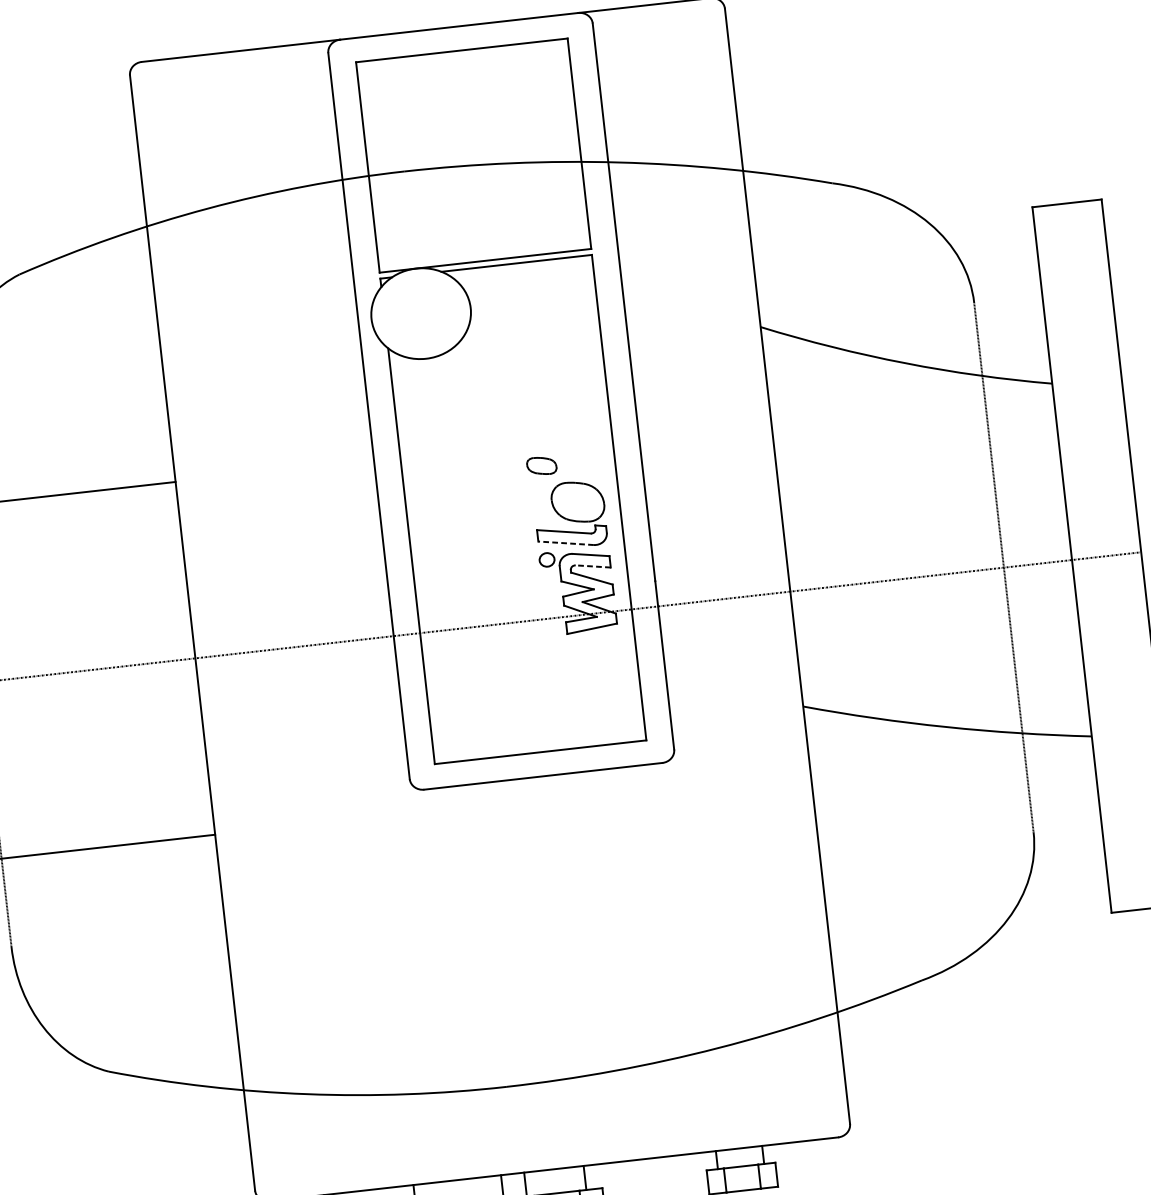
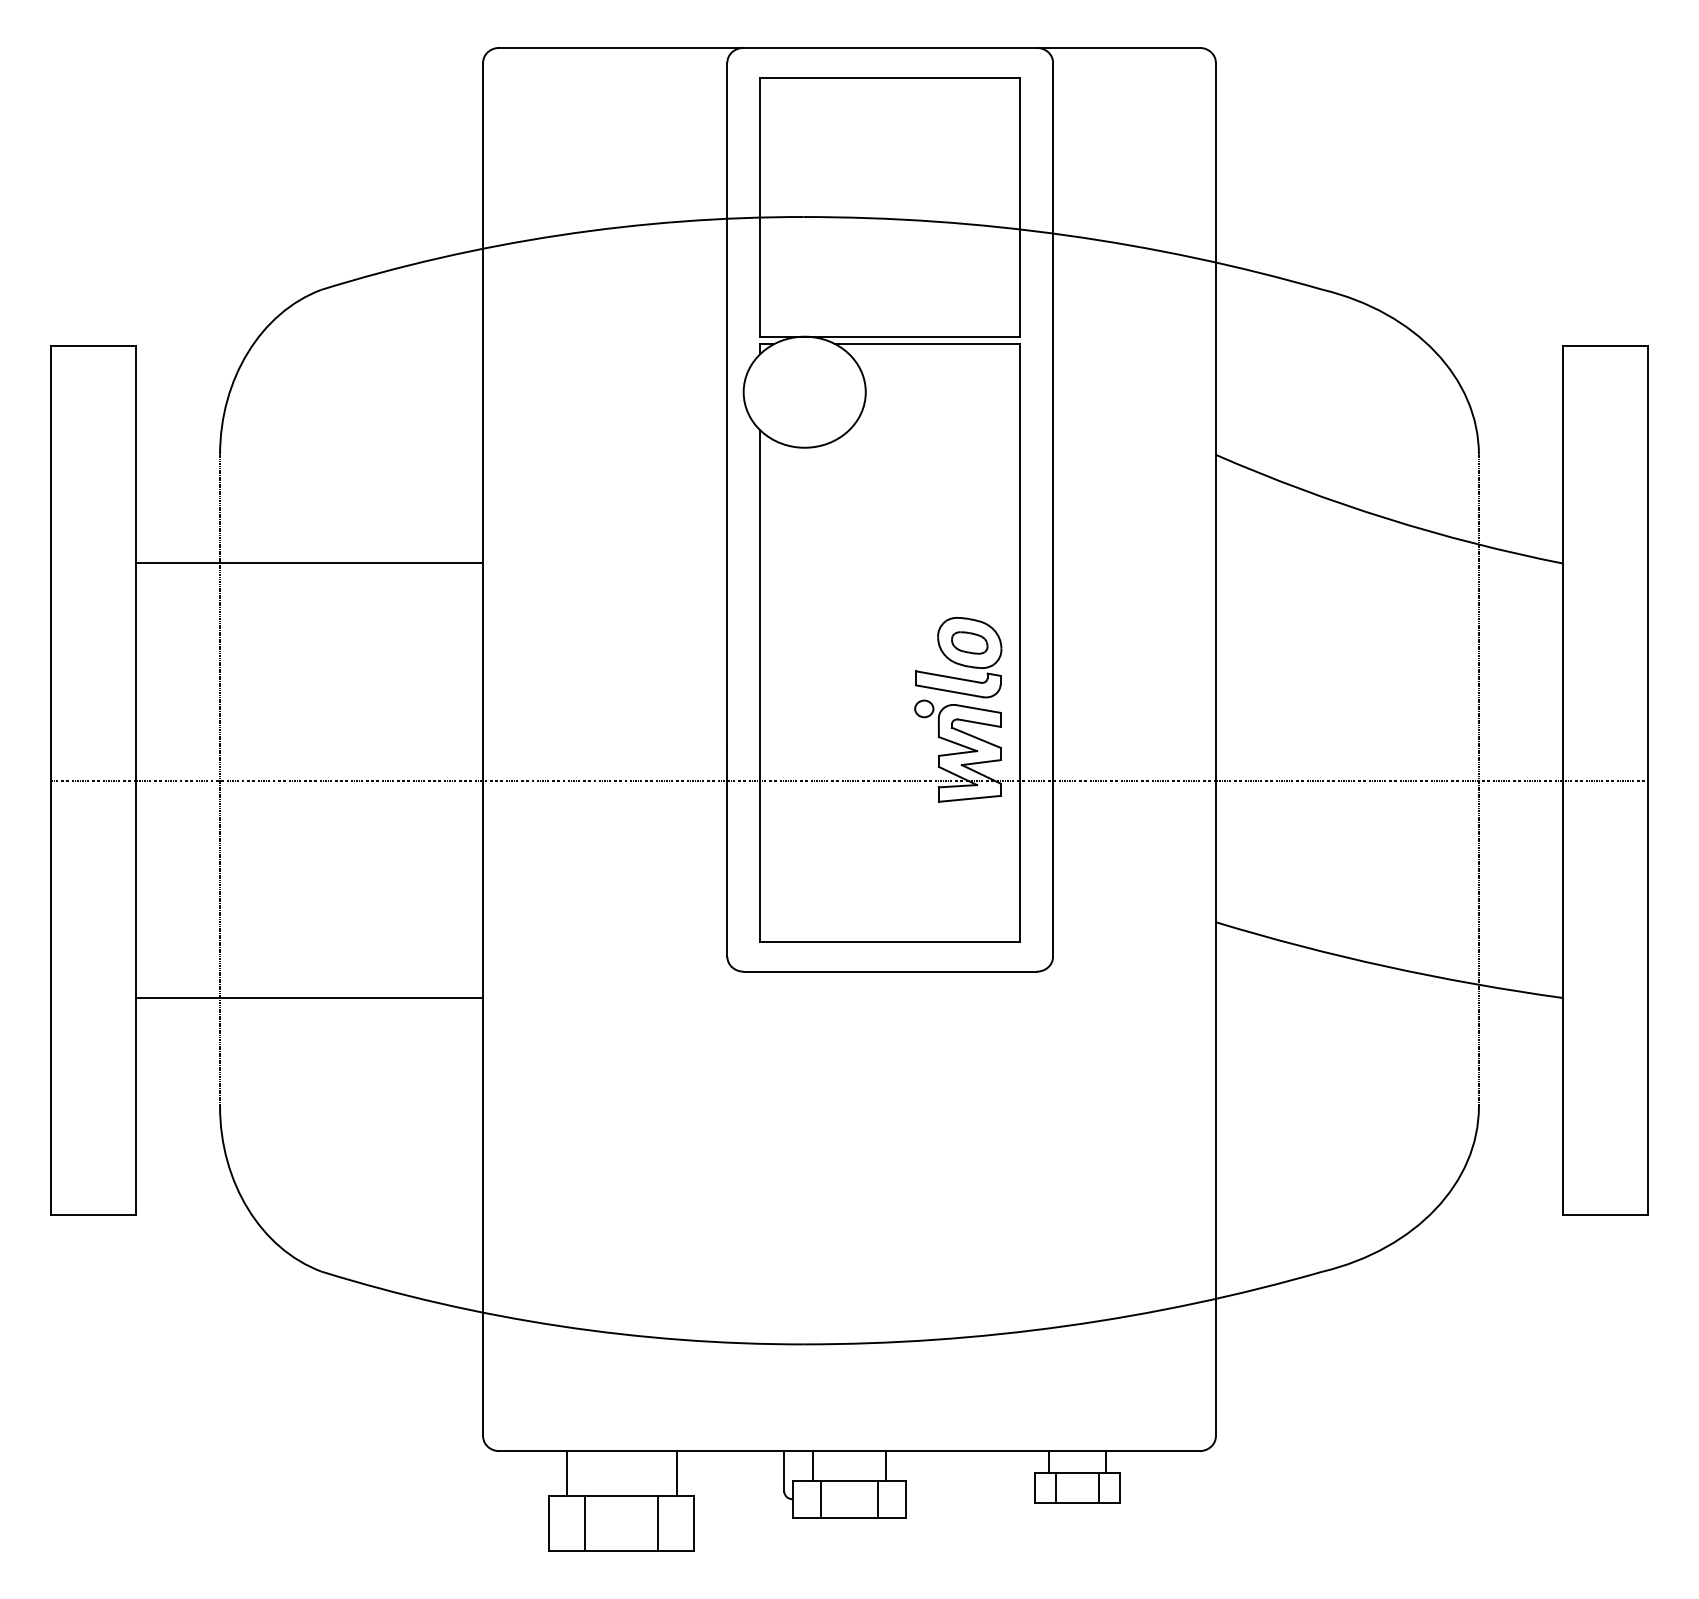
part: (541, 465) -> (969, 642), moved
line: (565, 543) -> (949, 691), dashed -> solid
line: (593, 566) -> (979, 723), dashed -> solid

